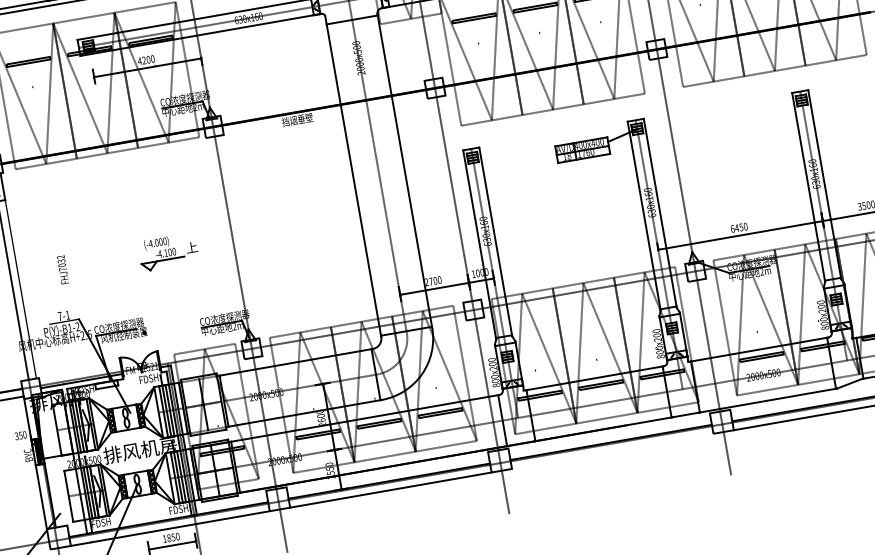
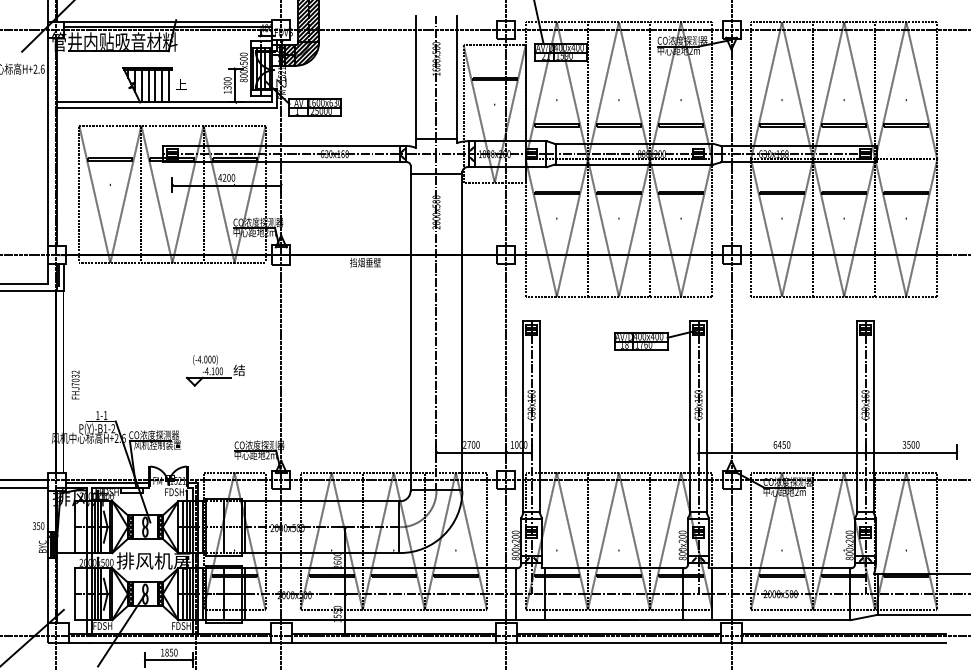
text: (191, 247) -> (238, 370), 上 -> 结
text: (62, 269) -> (75, 384), moved
text: (59, 316) -> (97, 415), 7-1 -> 1-1
line: (612, 451) -> (618, 643), added

